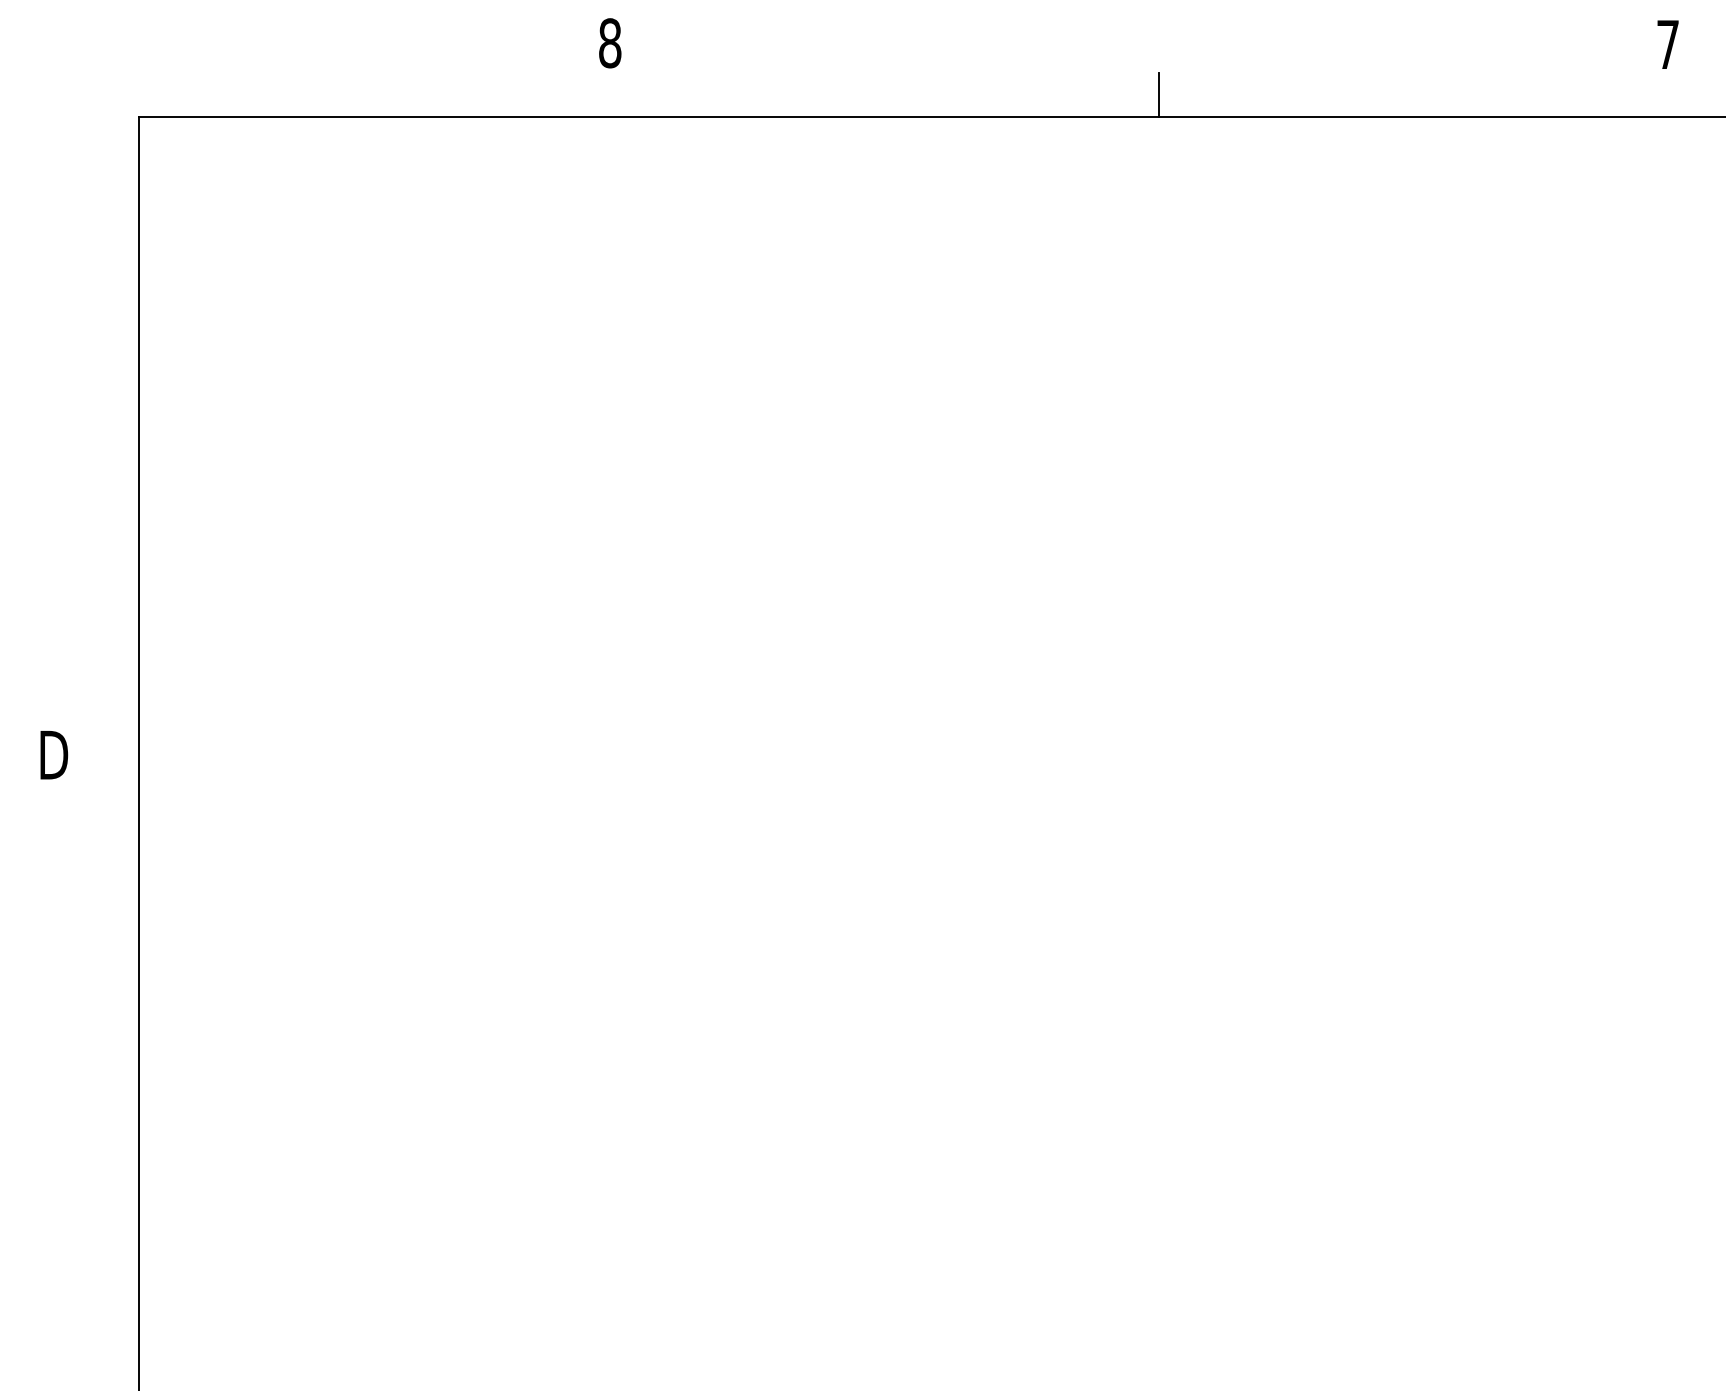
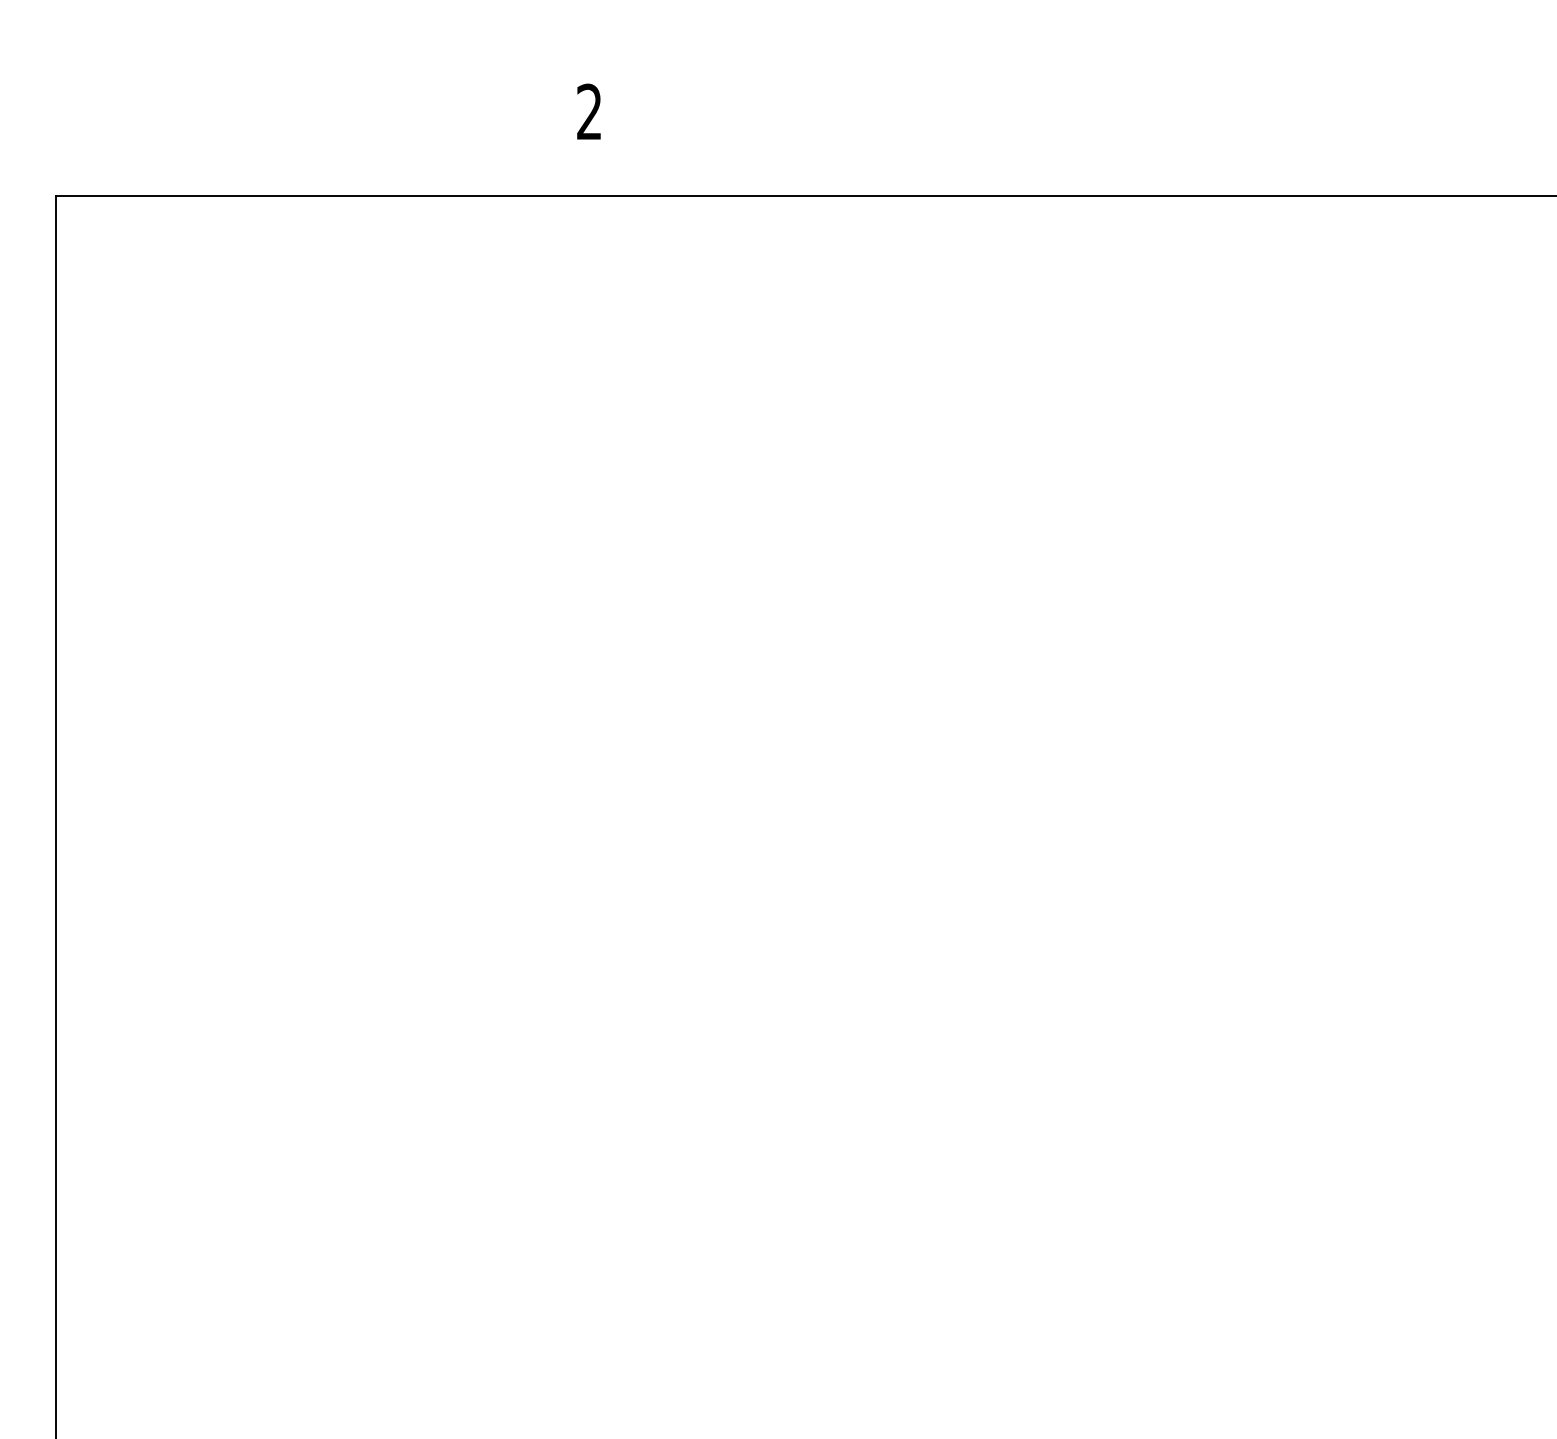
text: (610, 43) -> (589, 112), 8 -> 2
line: (1158, 95) -> (1209, 171), removed

